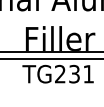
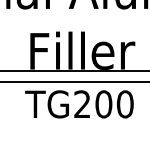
text: (81, 73) -> (114, 103), TG231 -> TG200

